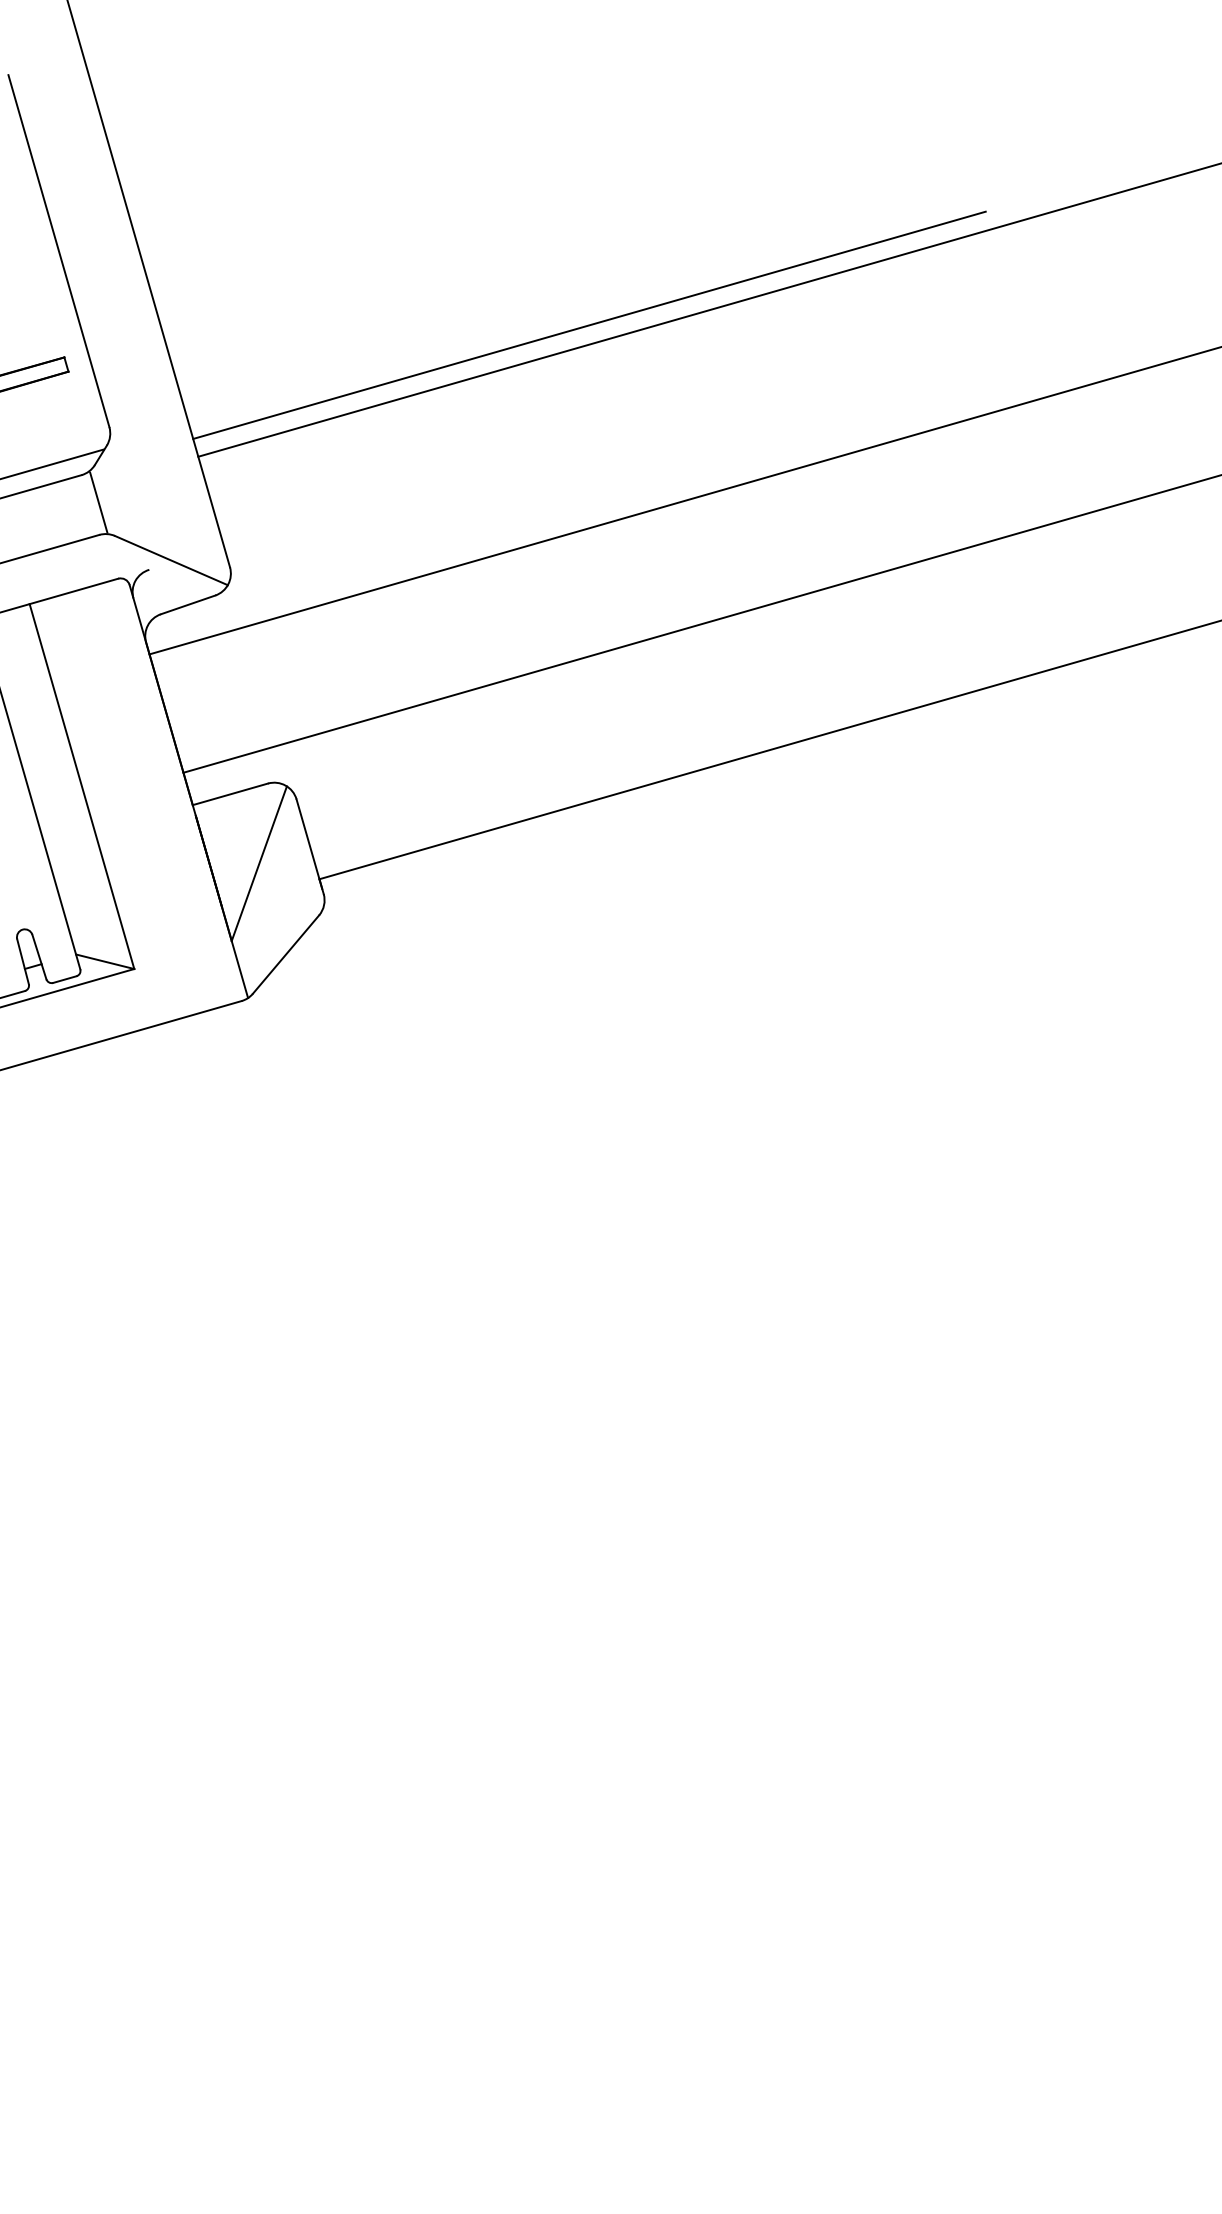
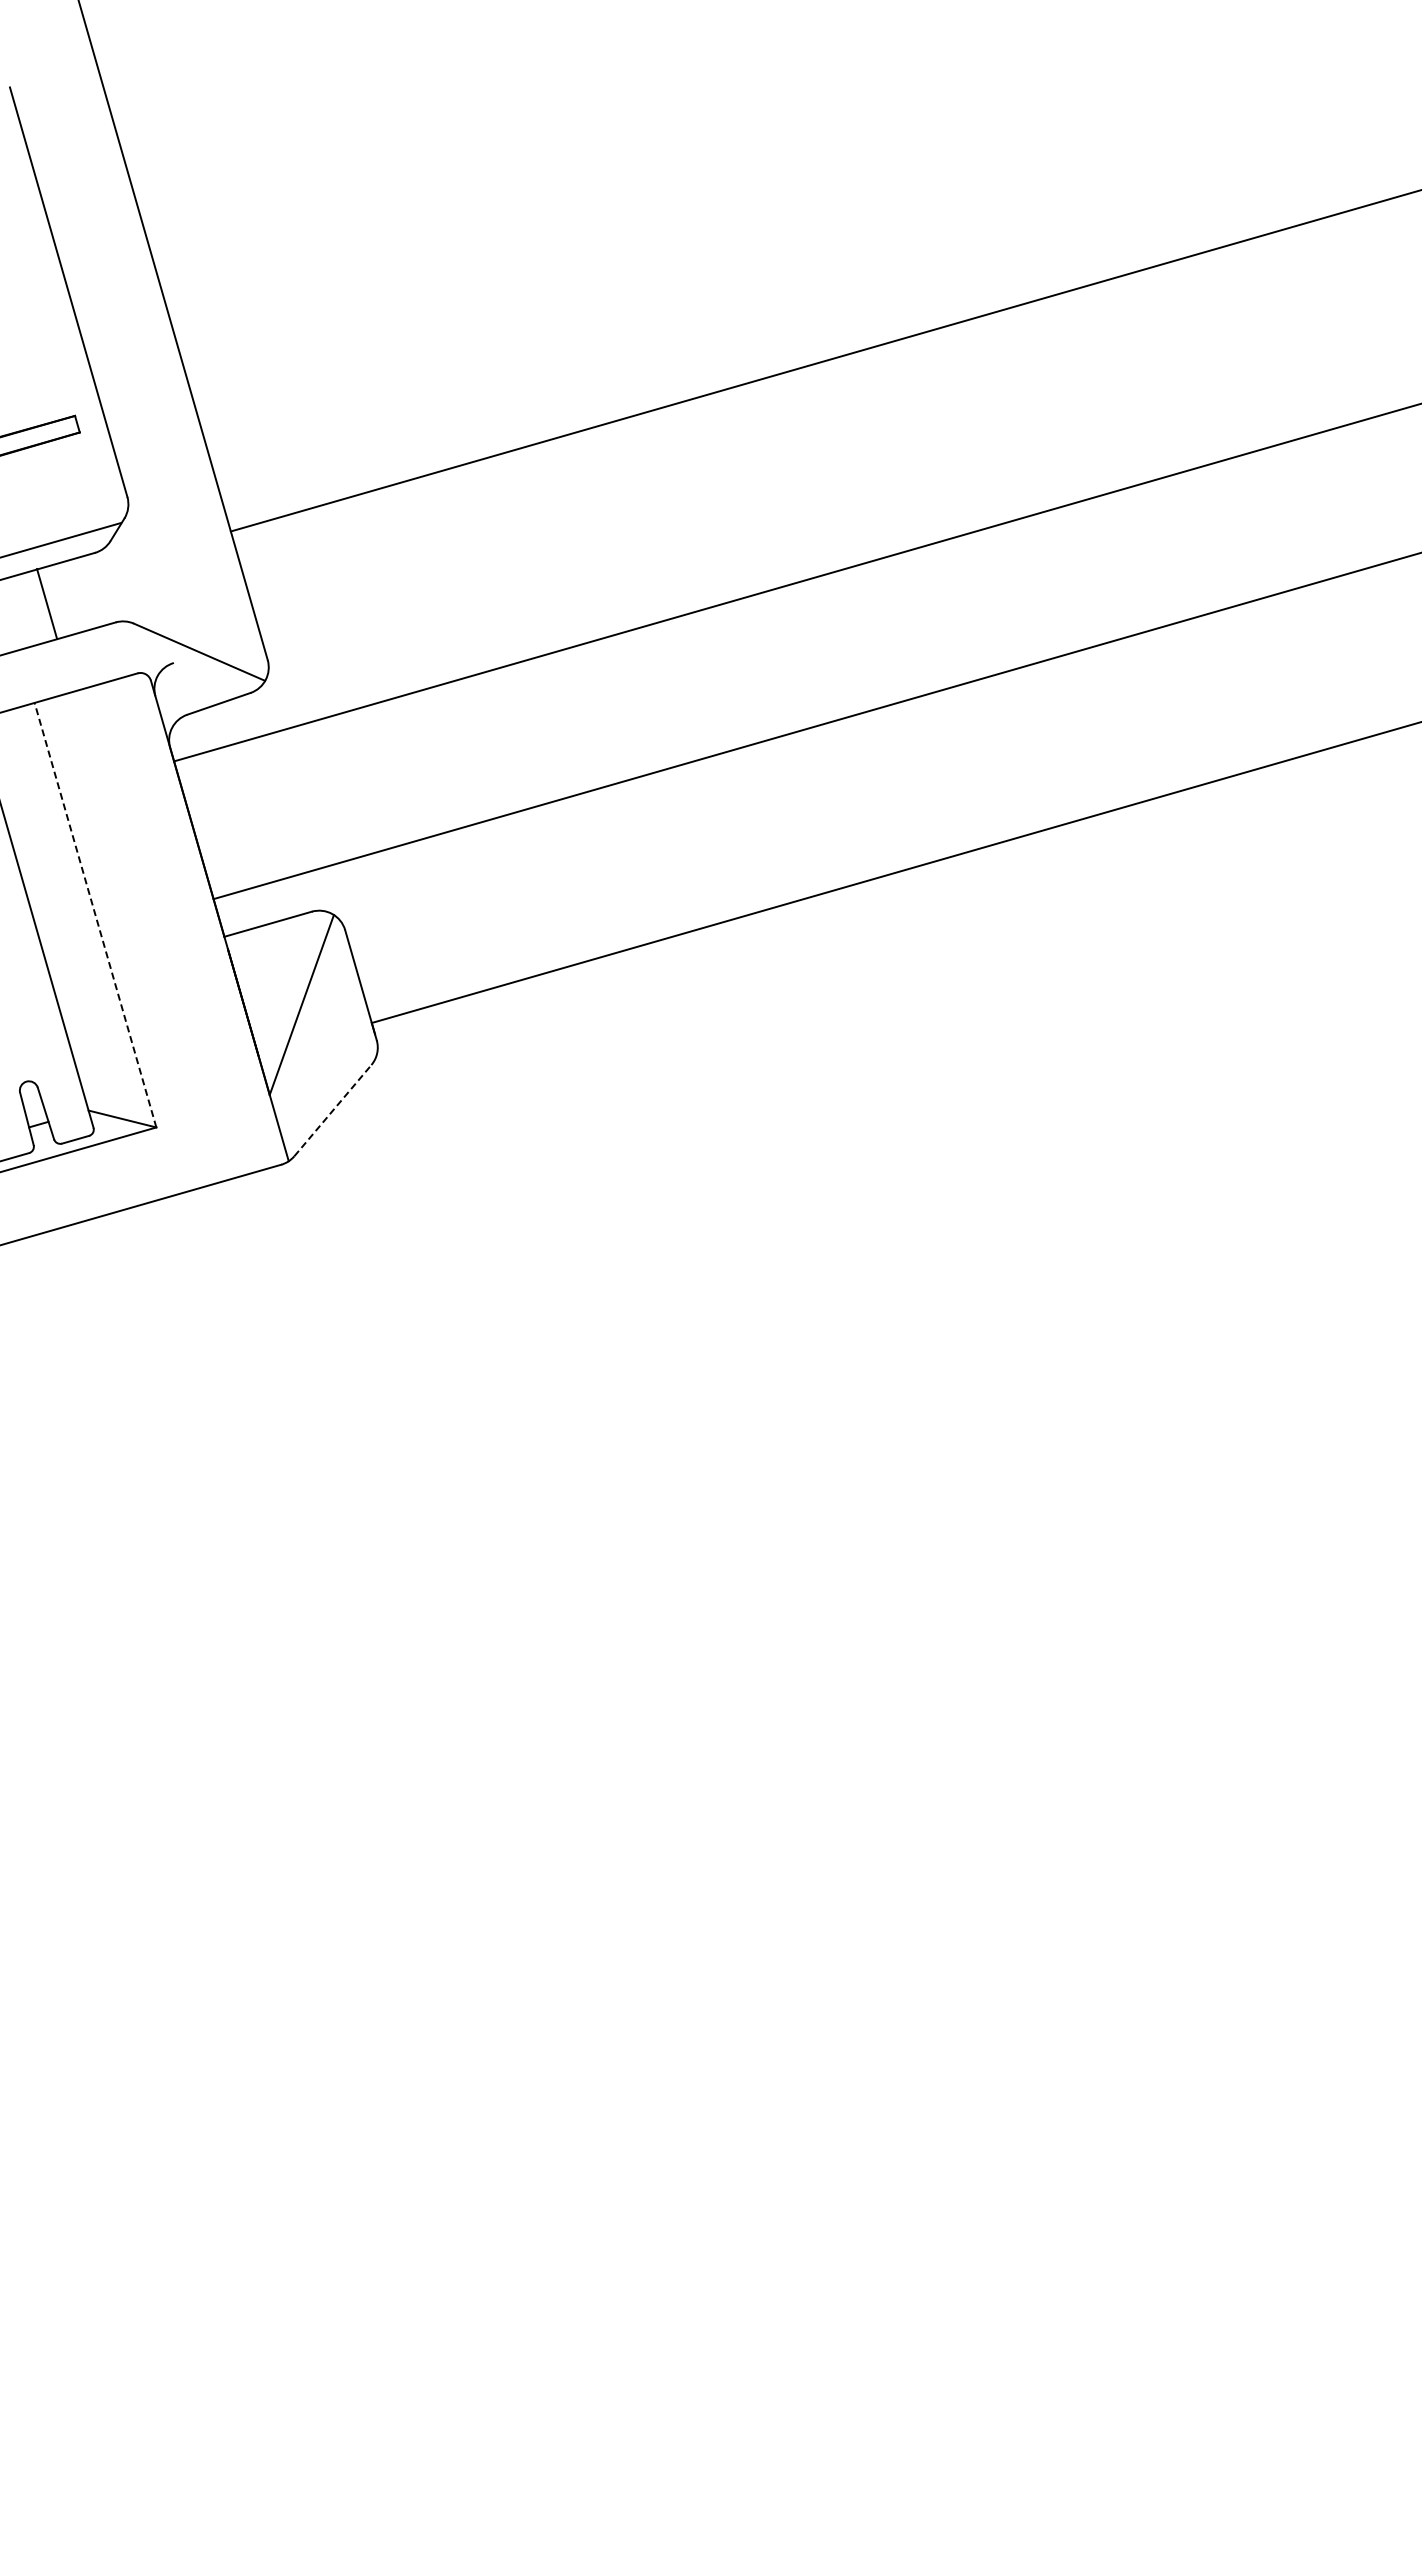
line: (589, 325) -> (685, 378), removed
line: (99, 502) -> (47, 603), moved
line: (81, 786) -> (95, 915), solid -> dashed
line: (285, 954) -> (332, 1110), solid -> dashed

